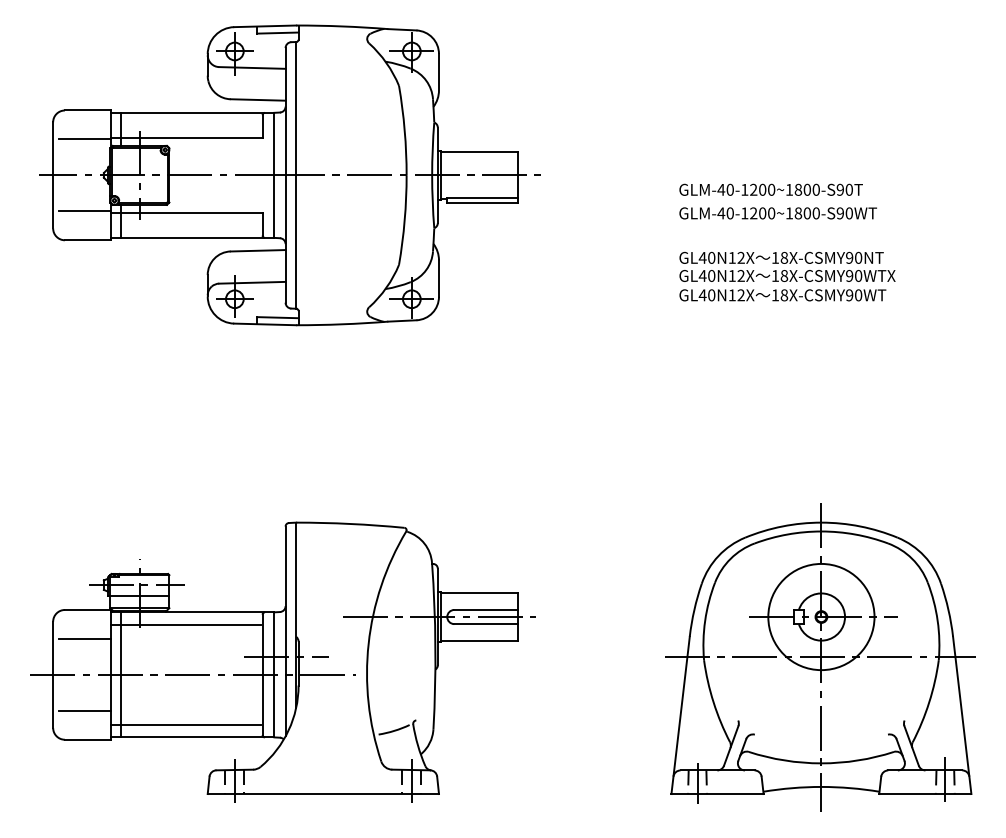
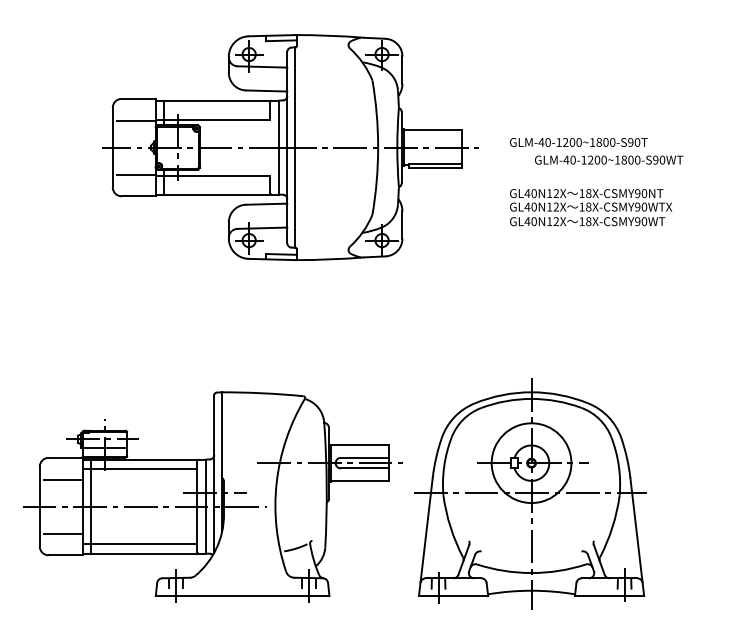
part: (289, 175) -> (290, 147), moved
text: (778, 212) -> (609, 159), moved
part: (820, 657) -> (530, 493), moved

